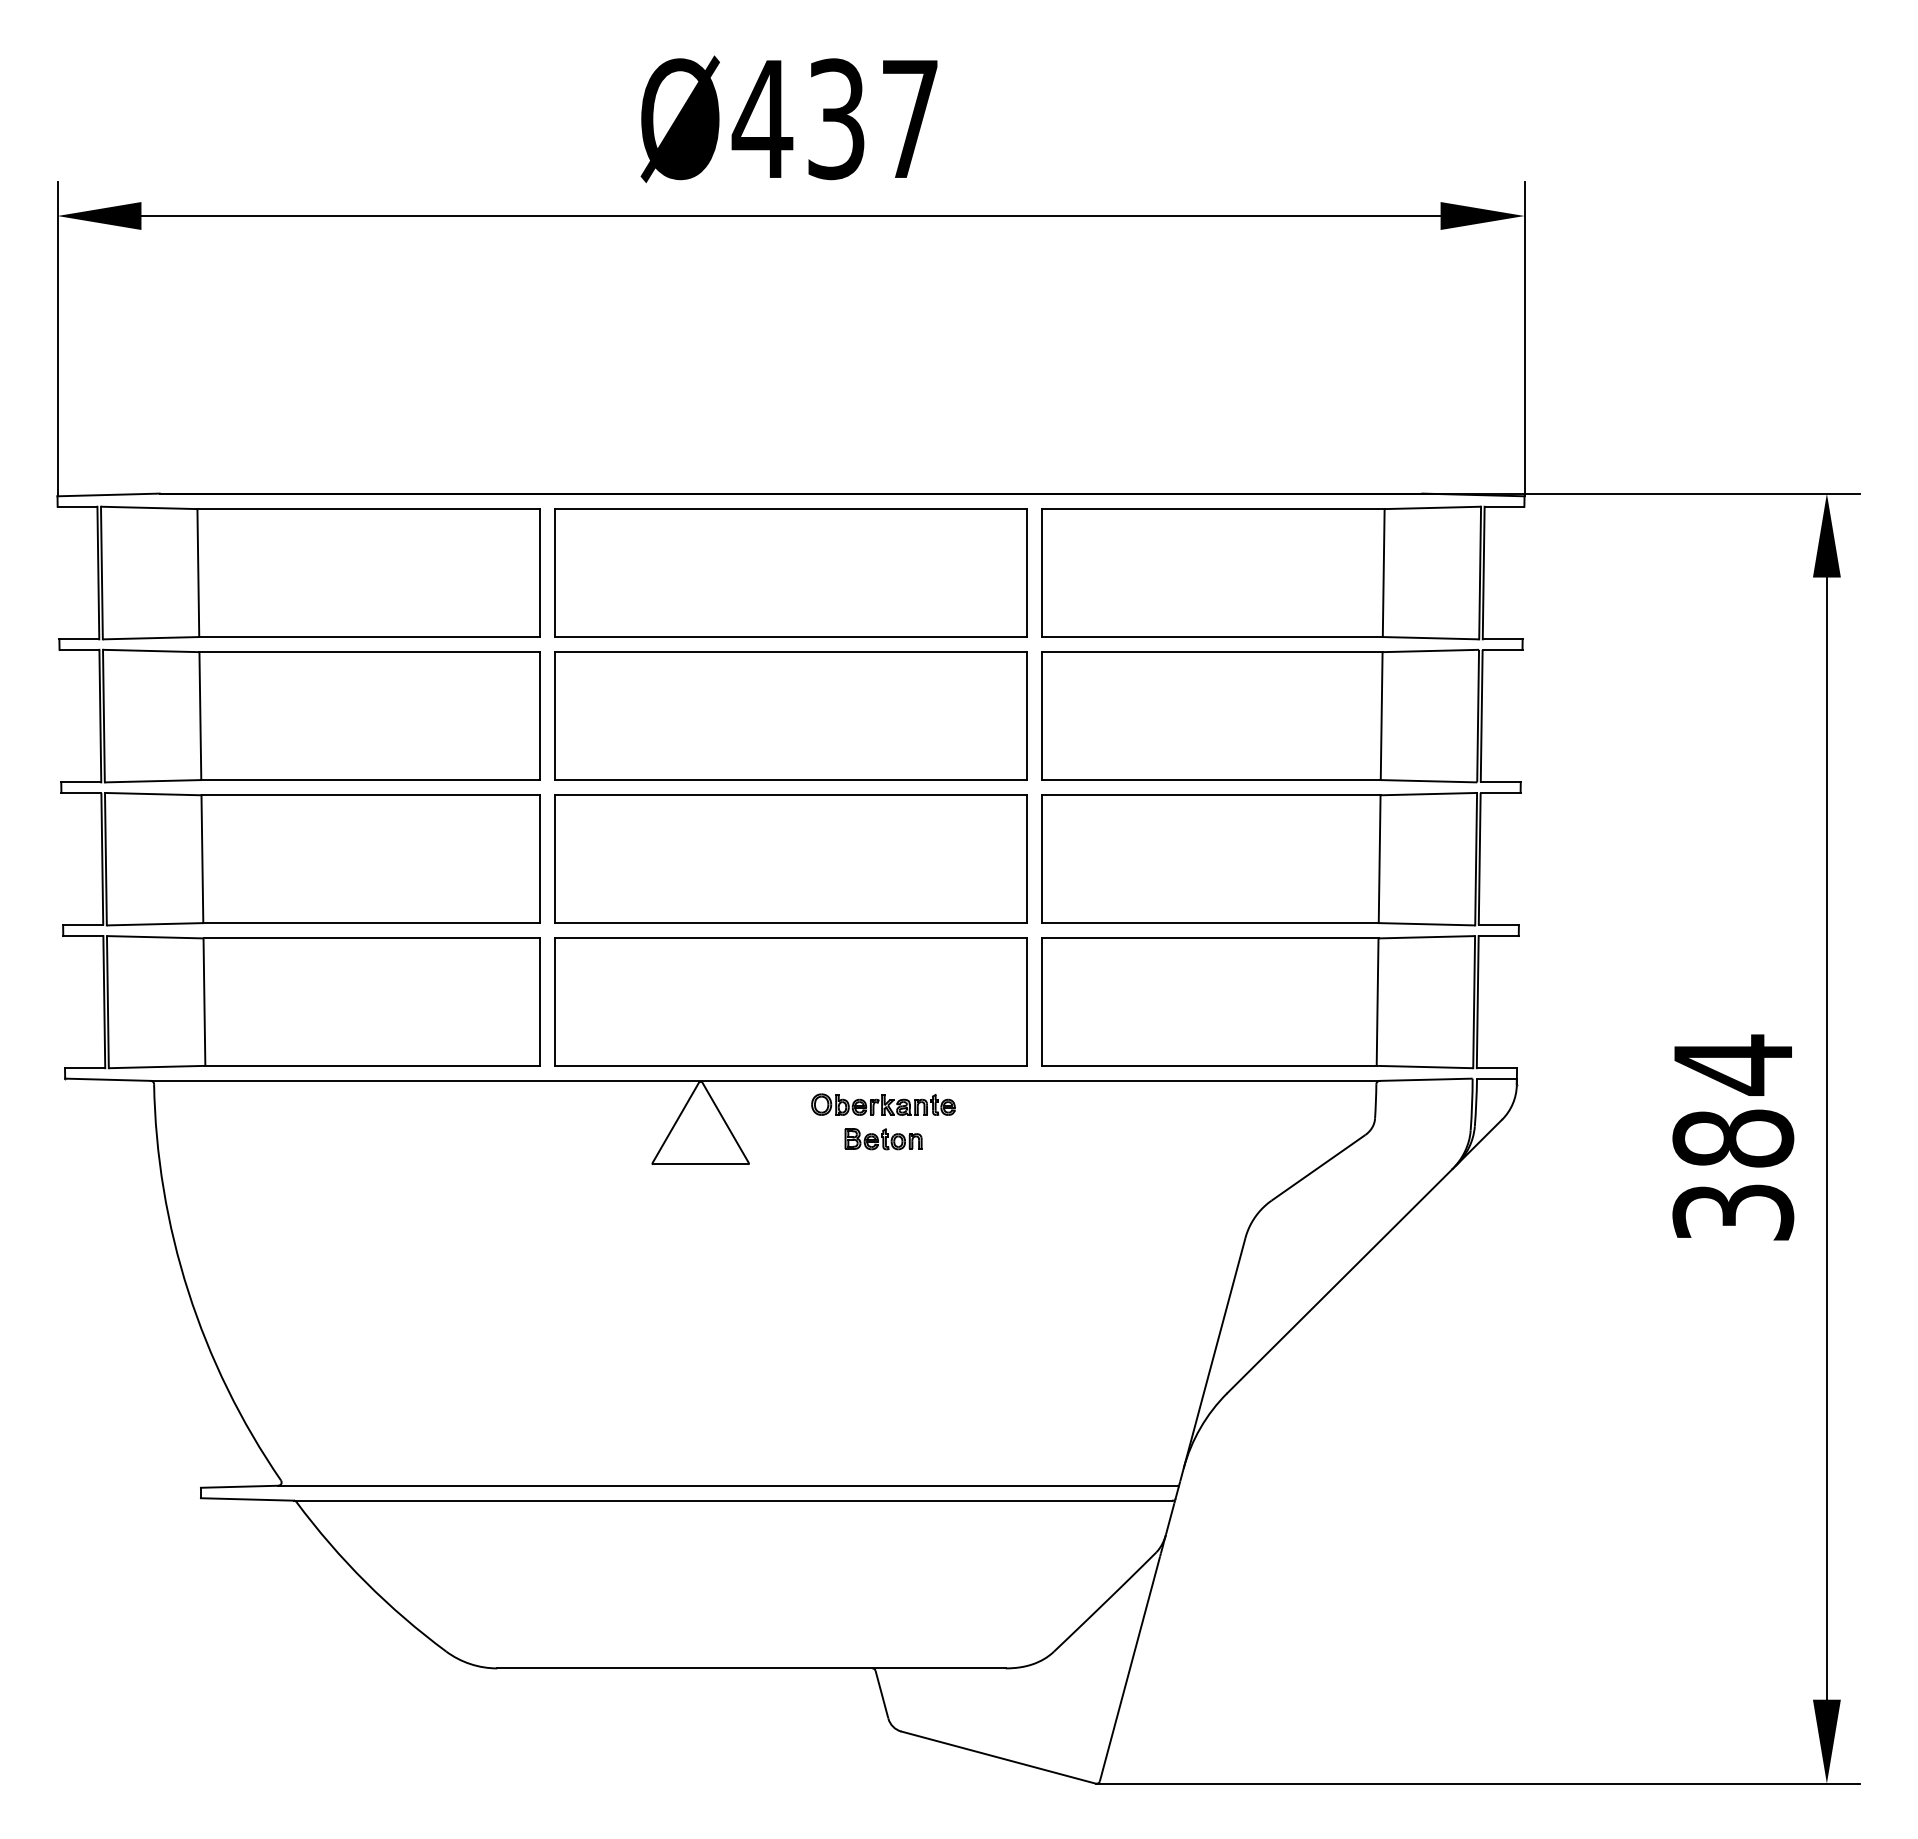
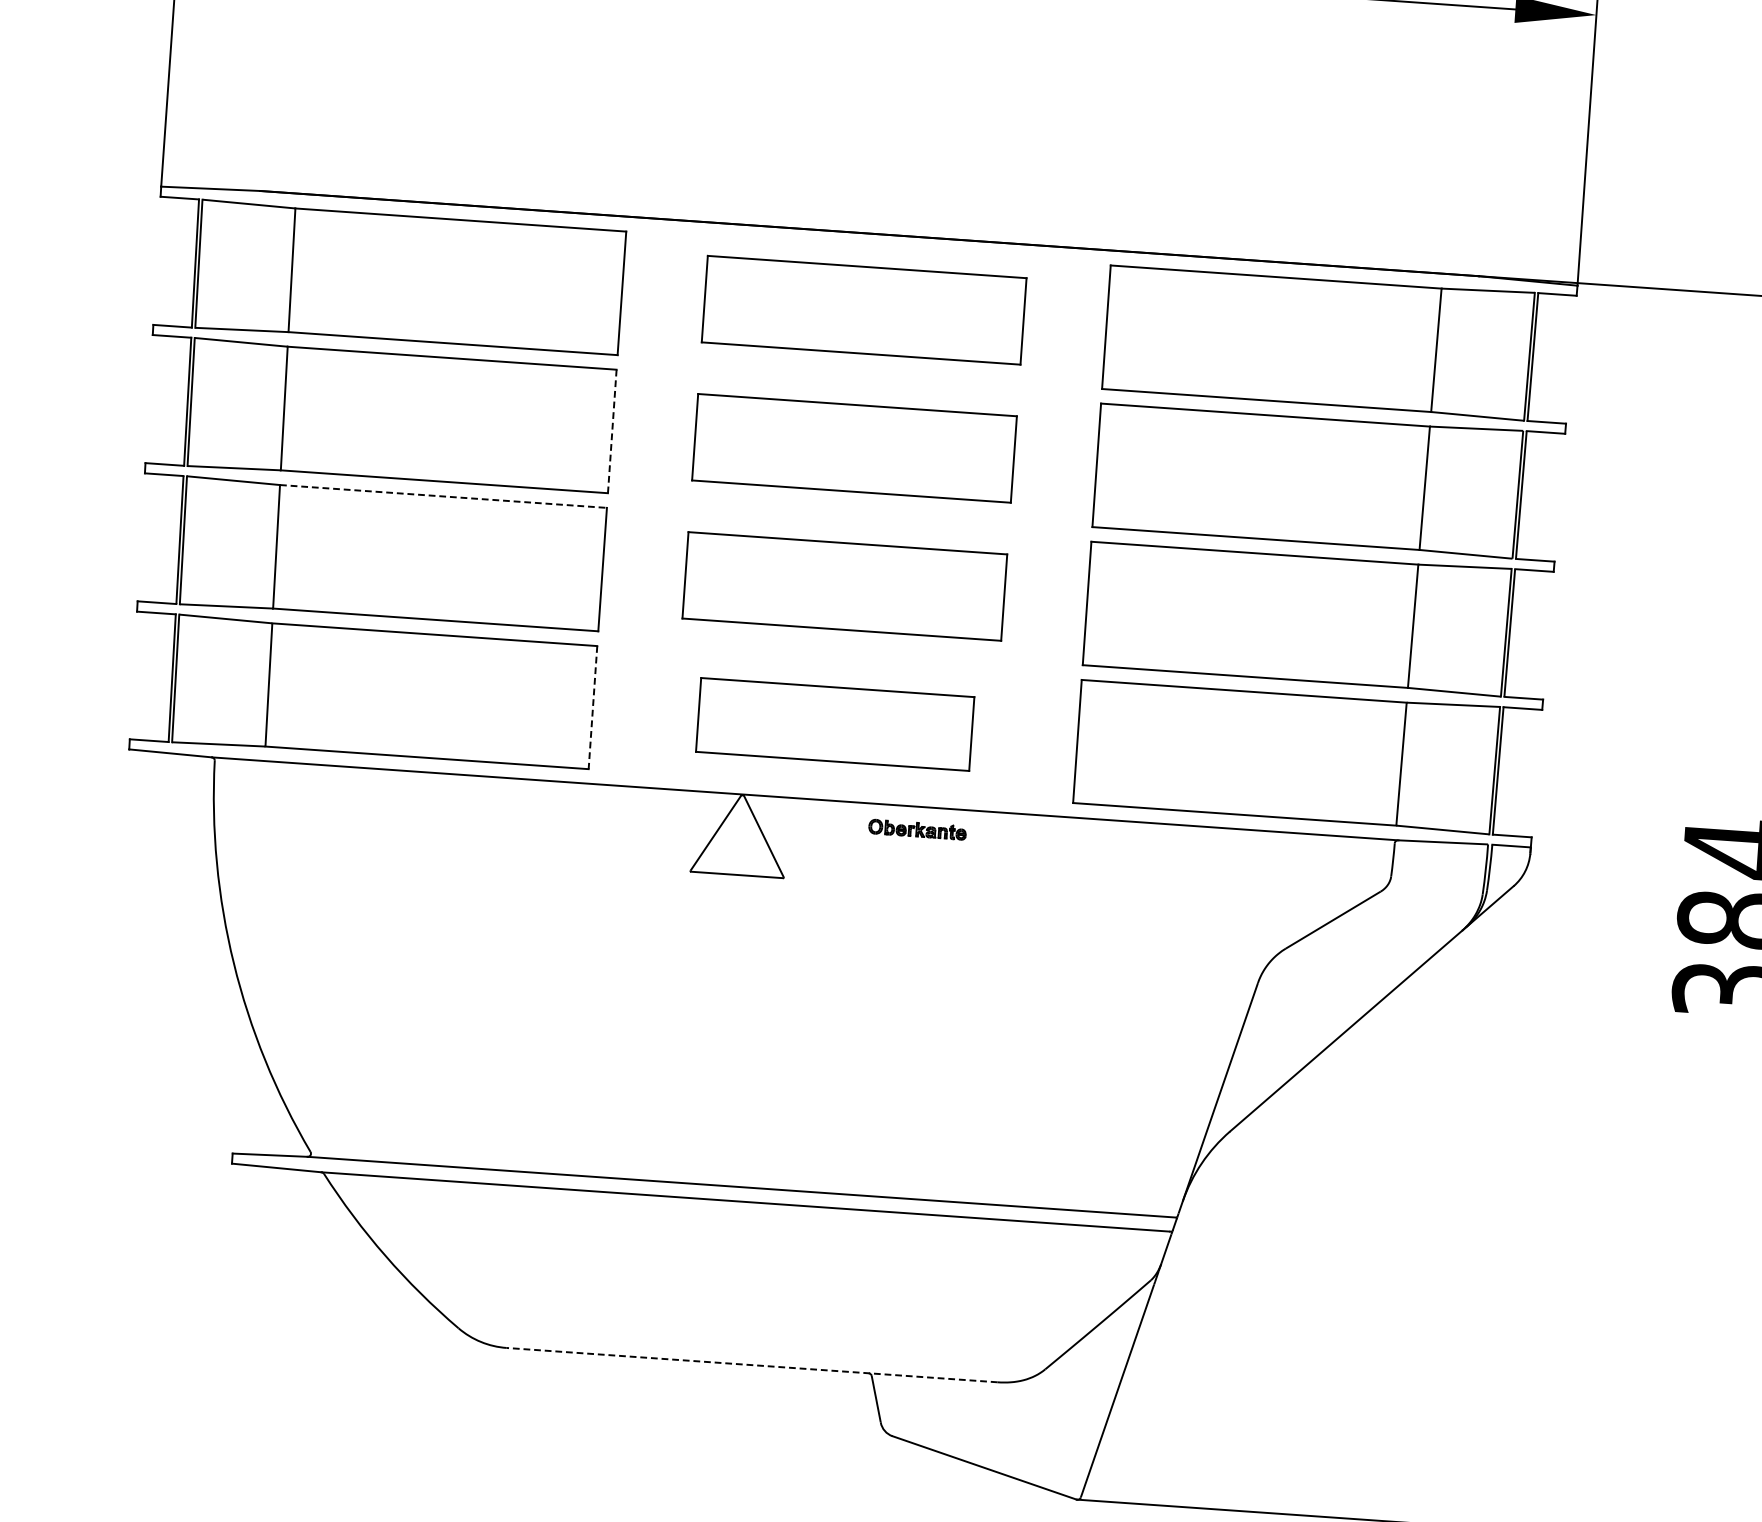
part: (790, 572) -> (863, 309), size x0.7
part: (790, 715) -> (854, 447), size x0.7
line: (540, 716) -> (612, 431), solid -> dashed
line: (371, 795) -> (444, 496), solid -> dashed
part: (790, 858) -> (844, 585), size x0.7
part: (790, 1001) -> (834, 723), size x0.6
line: (540, 1002) -> (593, 707), solid -> dashed
part: (883, 1104) -> (917, 829), size x0.7
part: (883, 1139) -> (915, 863), removed
line: (751, 1668) -> (752, 1365), solid -> dashed

